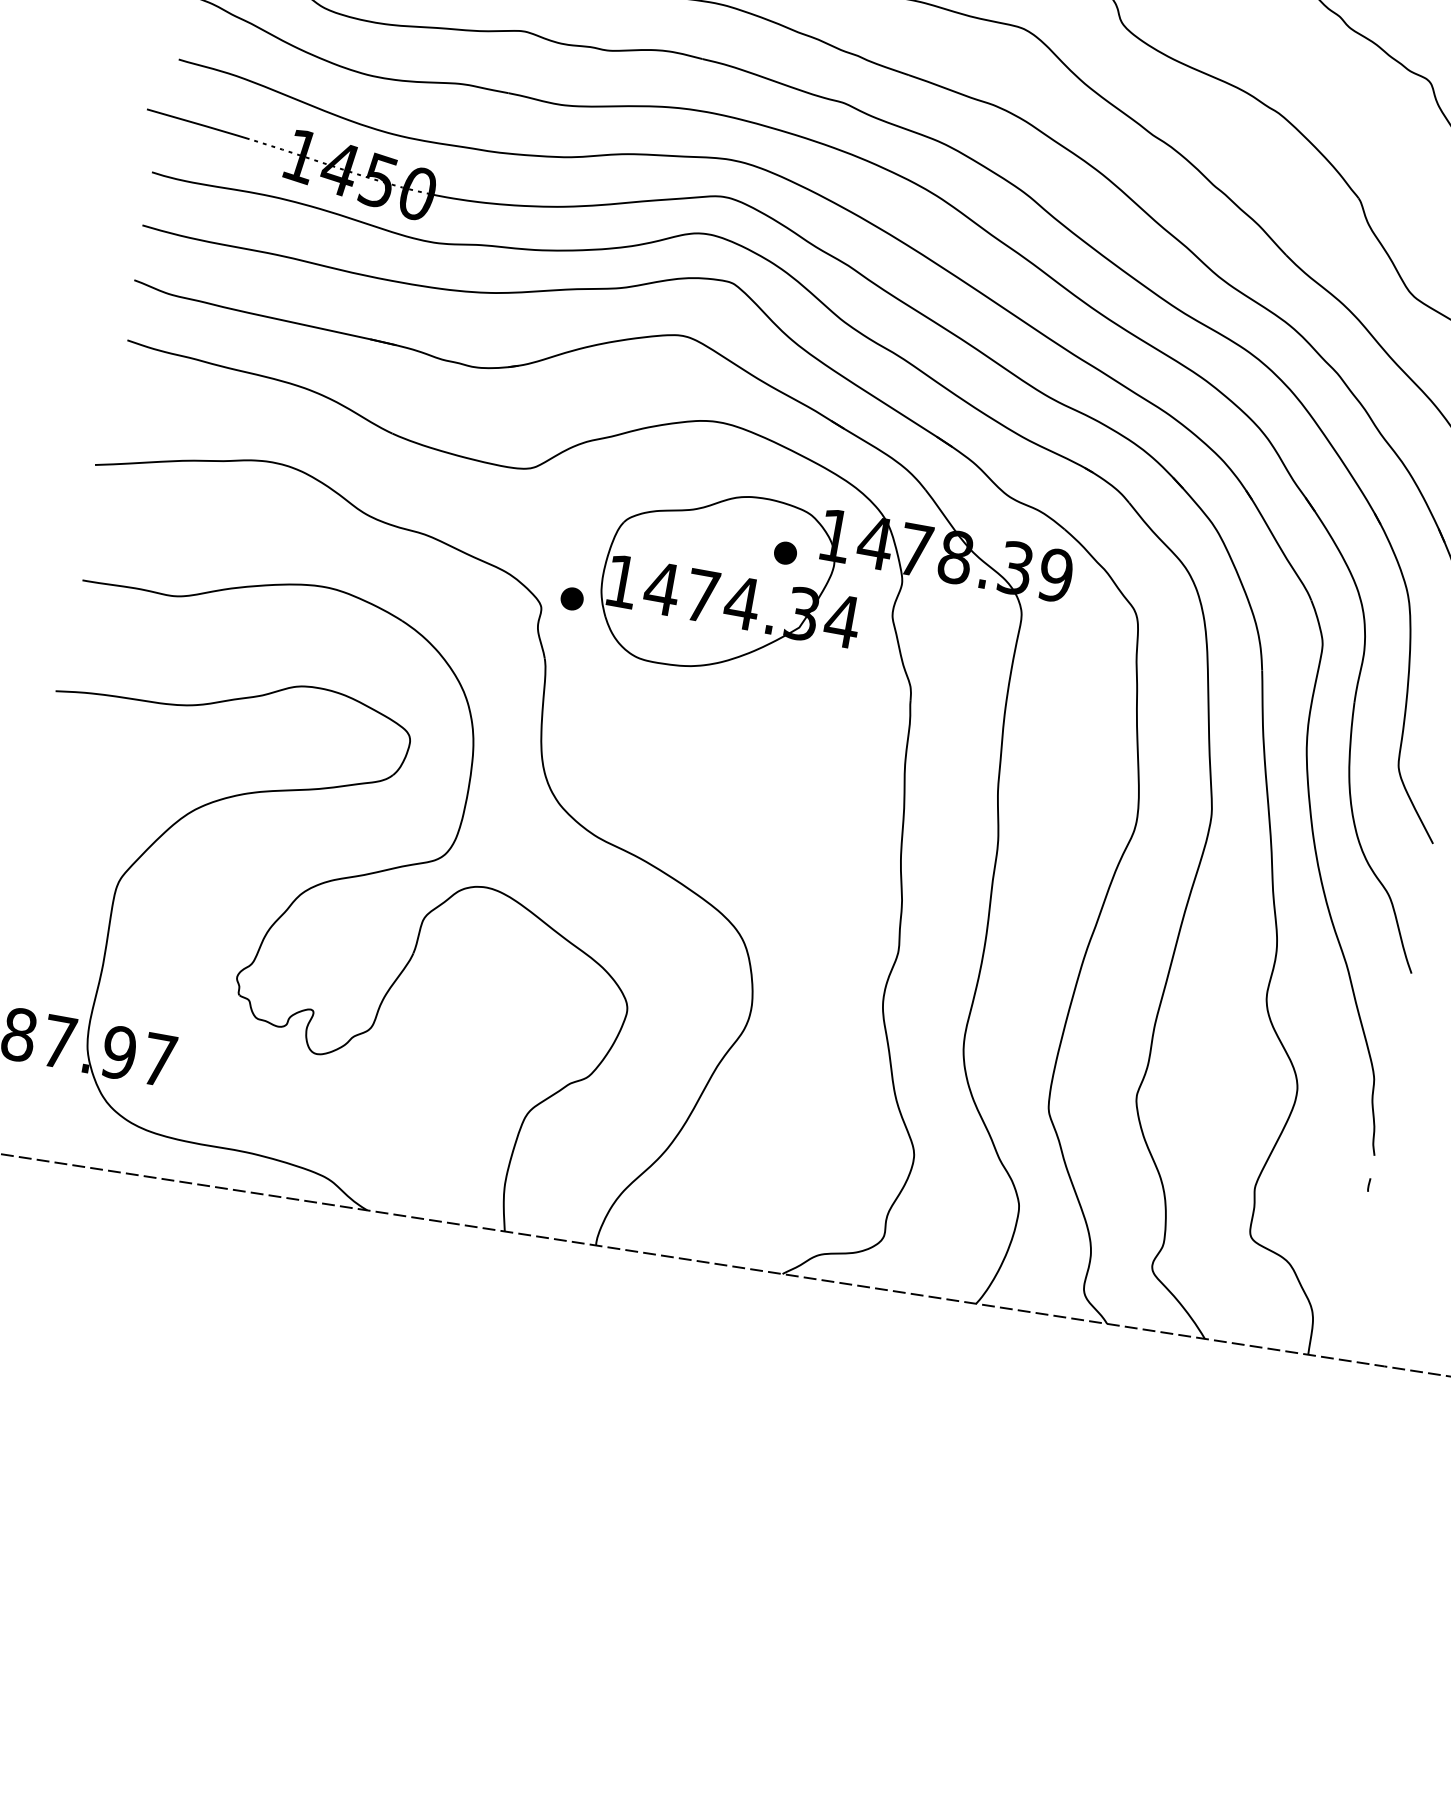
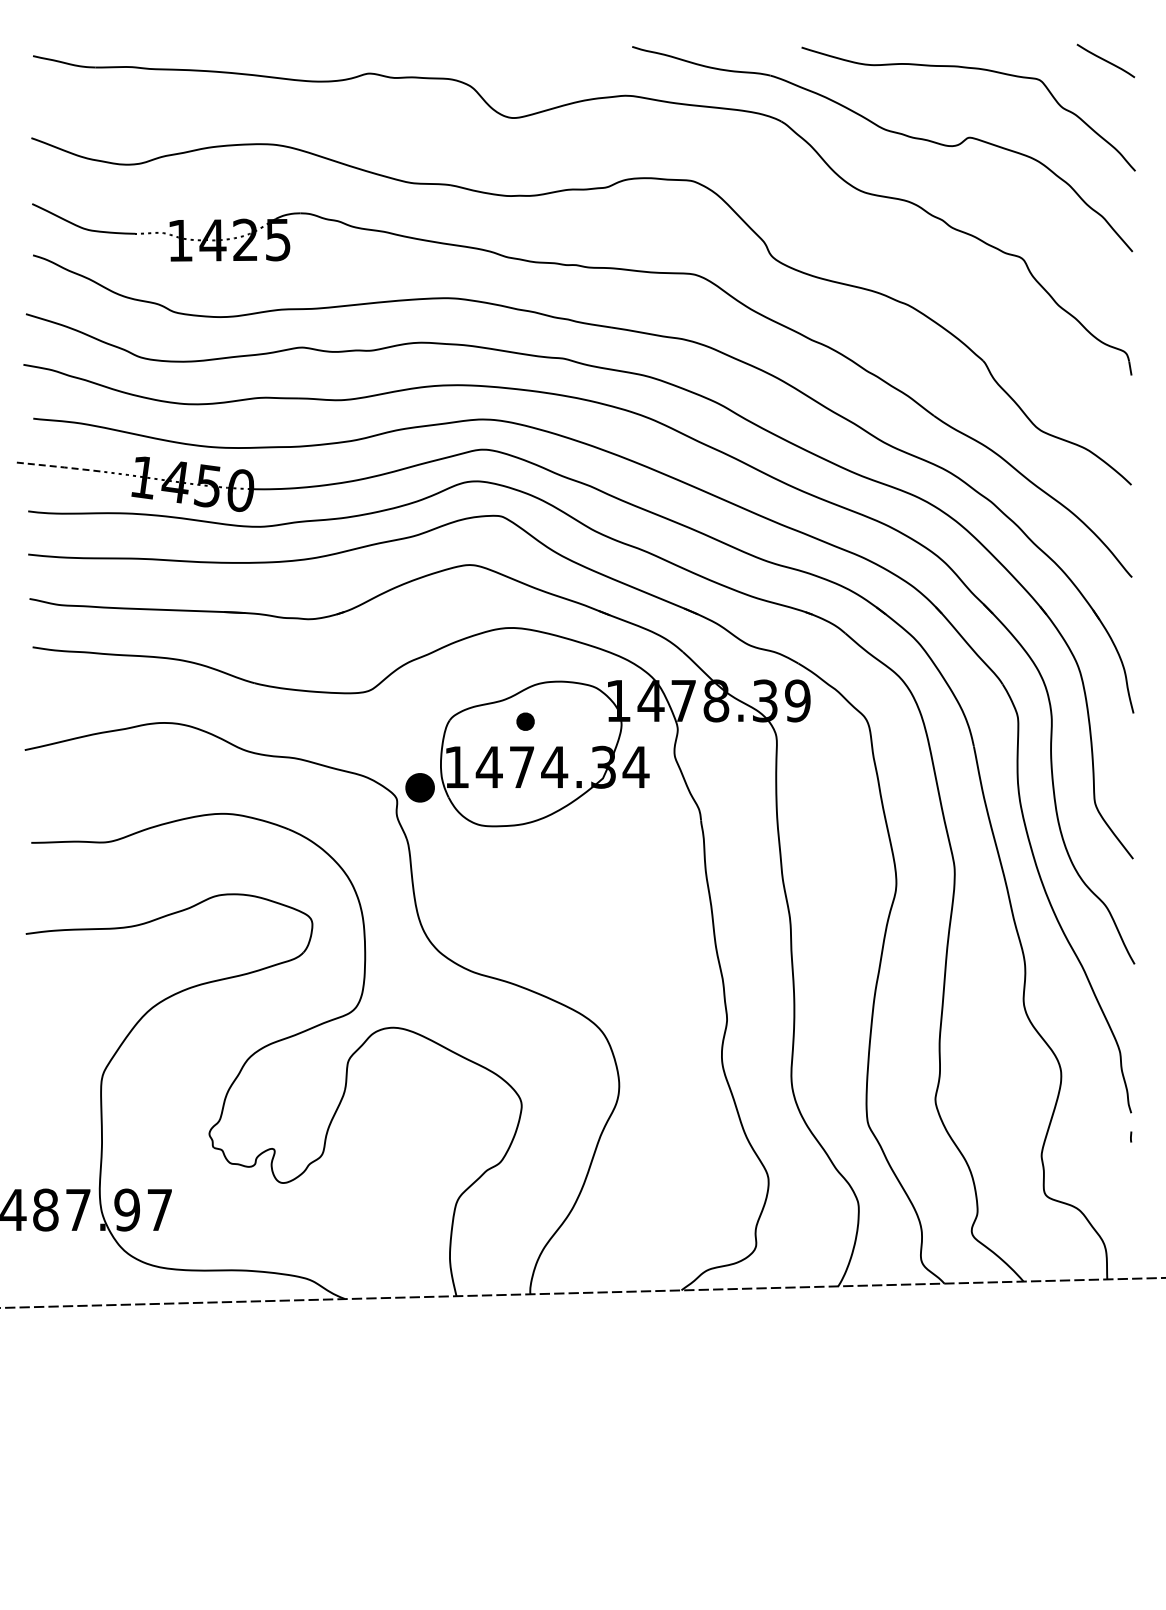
line: (200, 124) -> (59, 466), solid -> dashed
part: (785, 552) -> (525, 721), moved
part: (571, 599) -> (419, 788), size x1.6

